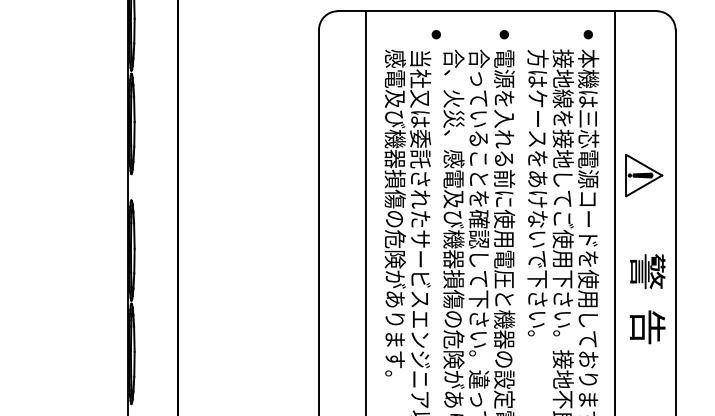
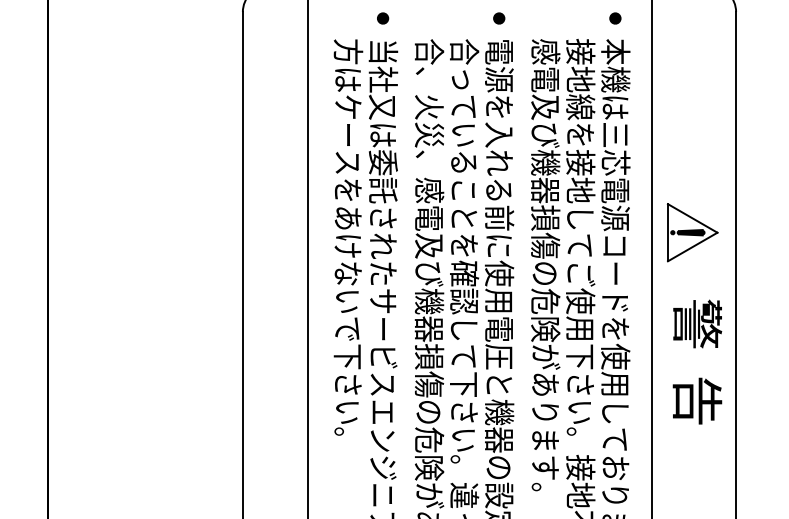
part: (435, 34) -> (381, 18), moved
part: (644, 175) -> (693, 232), moved
text: (394, 212) -> (347, 264), 感電及び機器損傷の危険があります。 -> 方はケースをあけないで下さい。
text: (537, 212) -> (545, 264), 方はケースをあけないで下さい。 -> 感電及び機器損傷の危険があります。
text: (647, 299) -> (697, 362), moved

